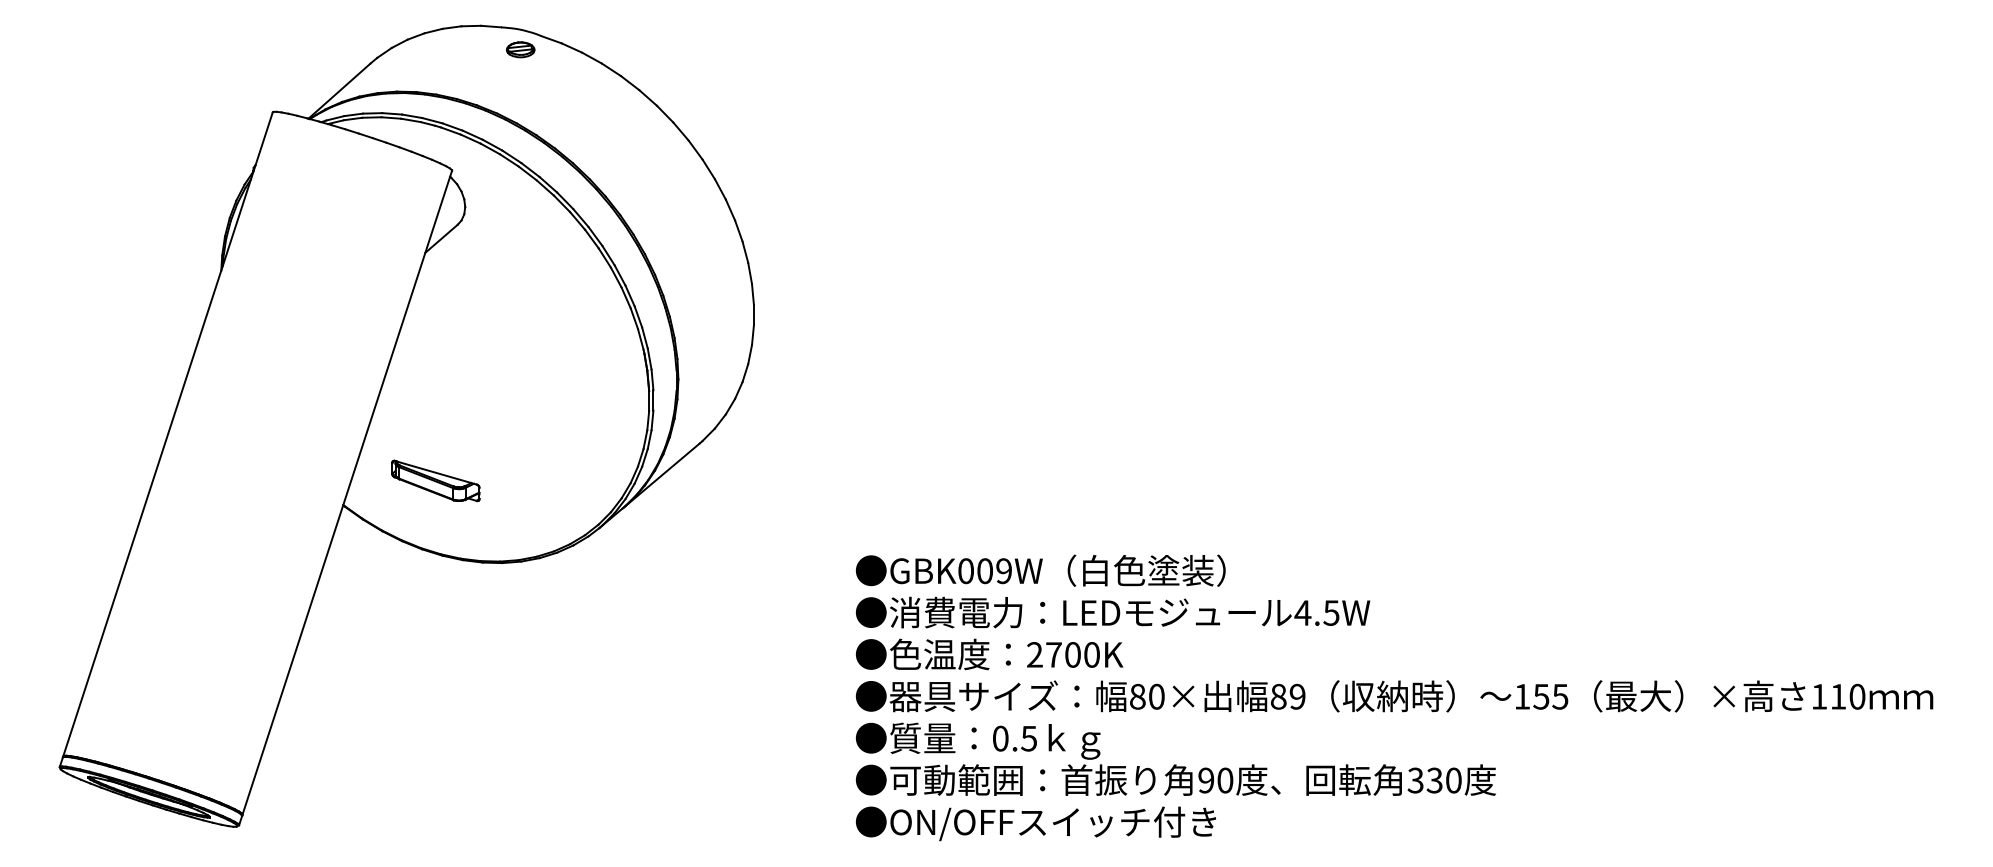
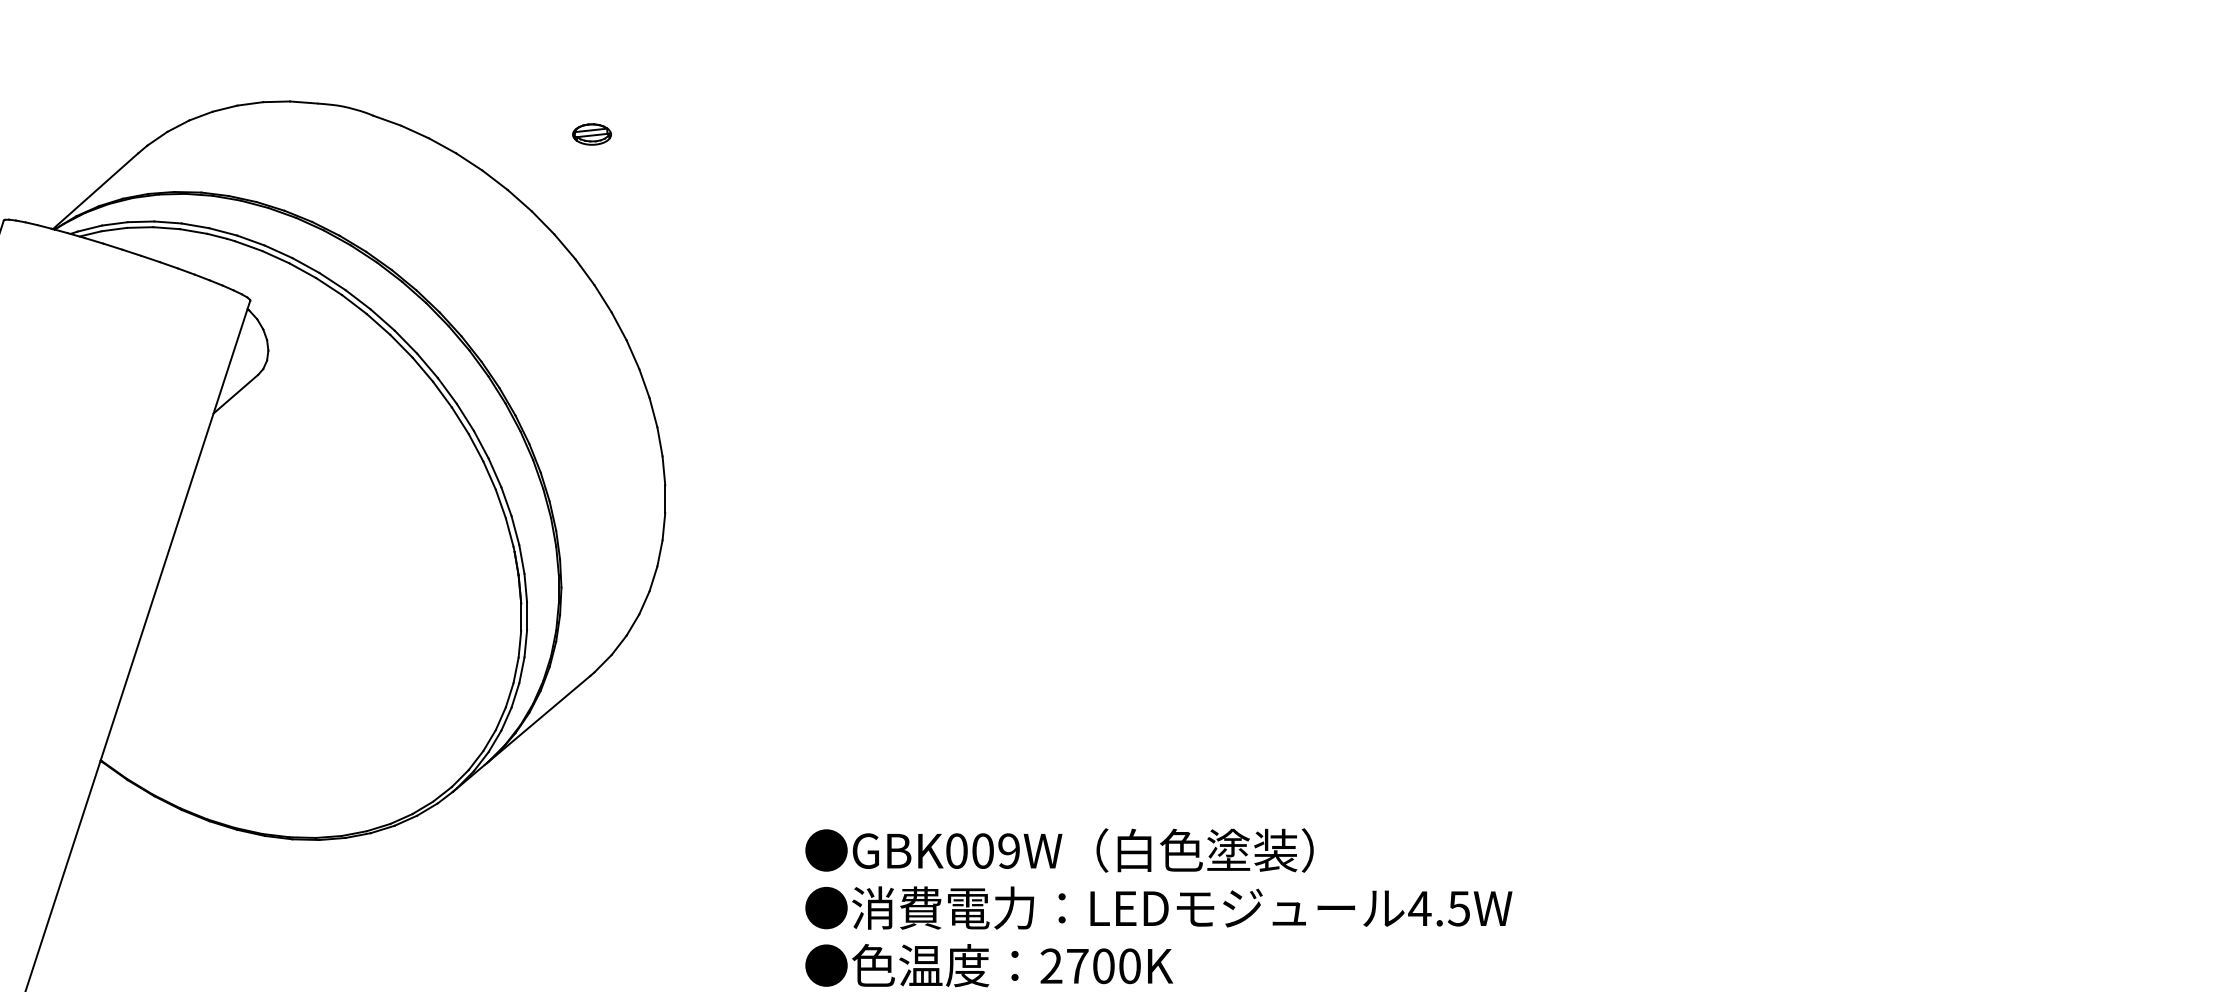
part: (520, 49) -> (591, 134), moved
part: (435, 480) -> (227, 726), removed

